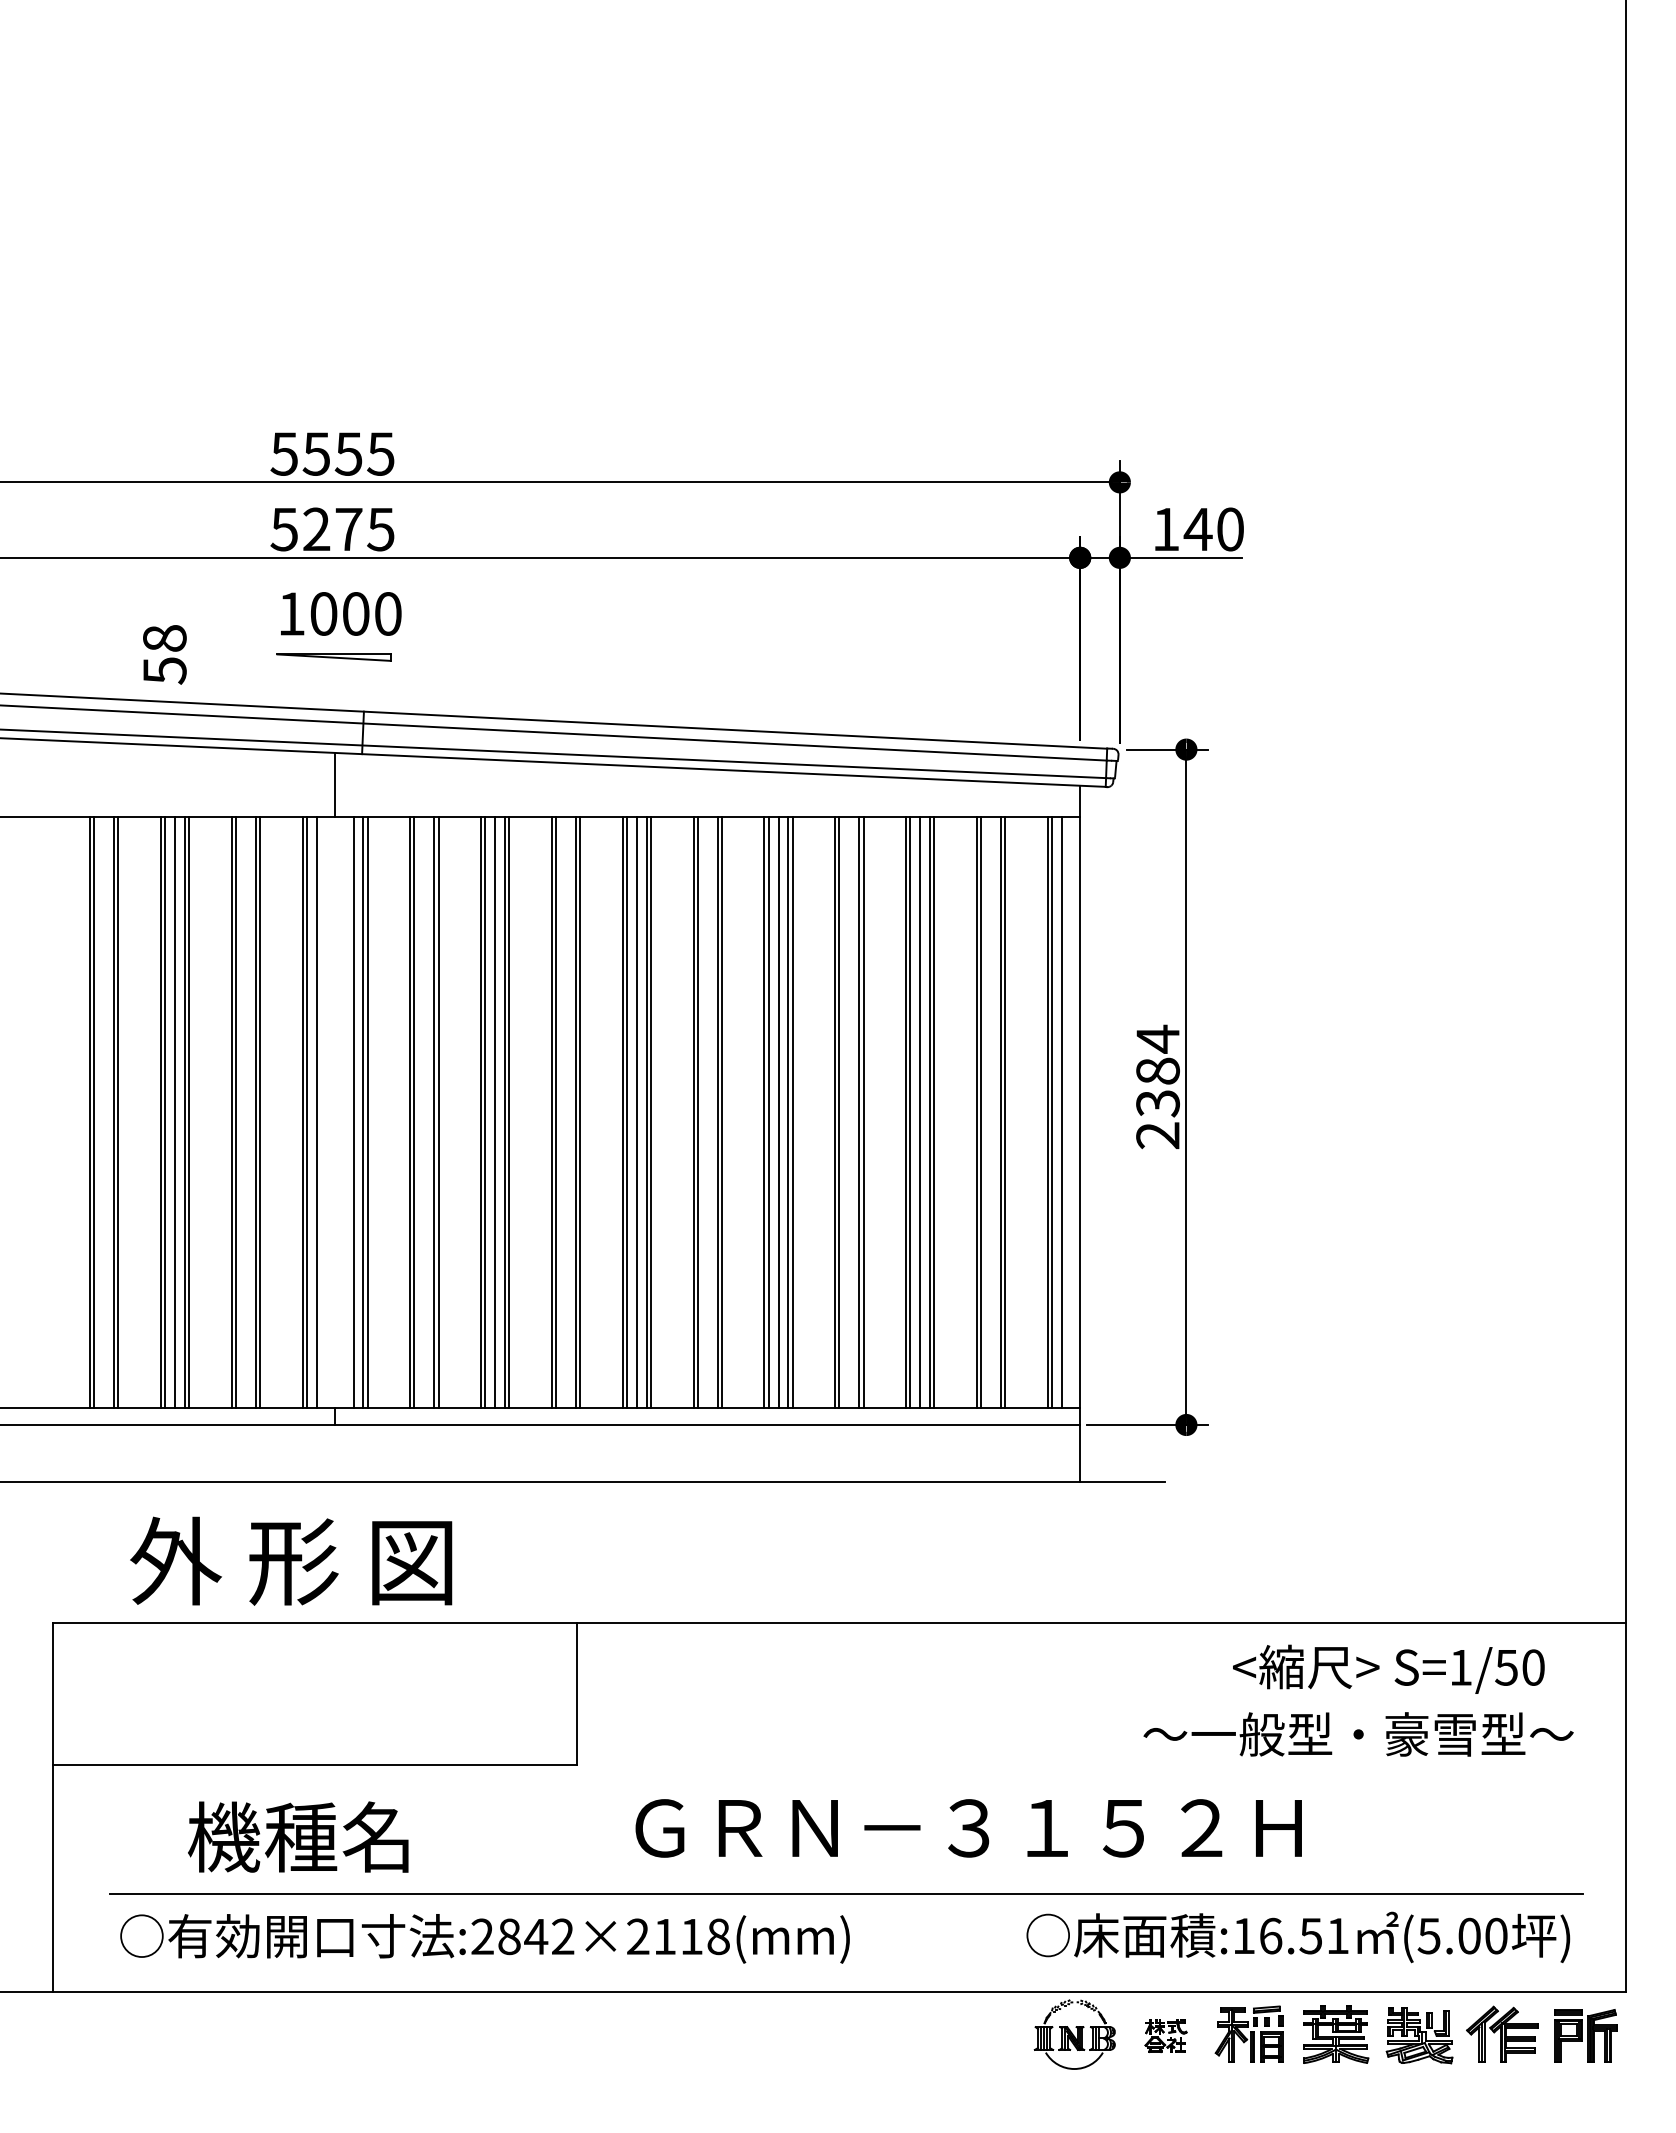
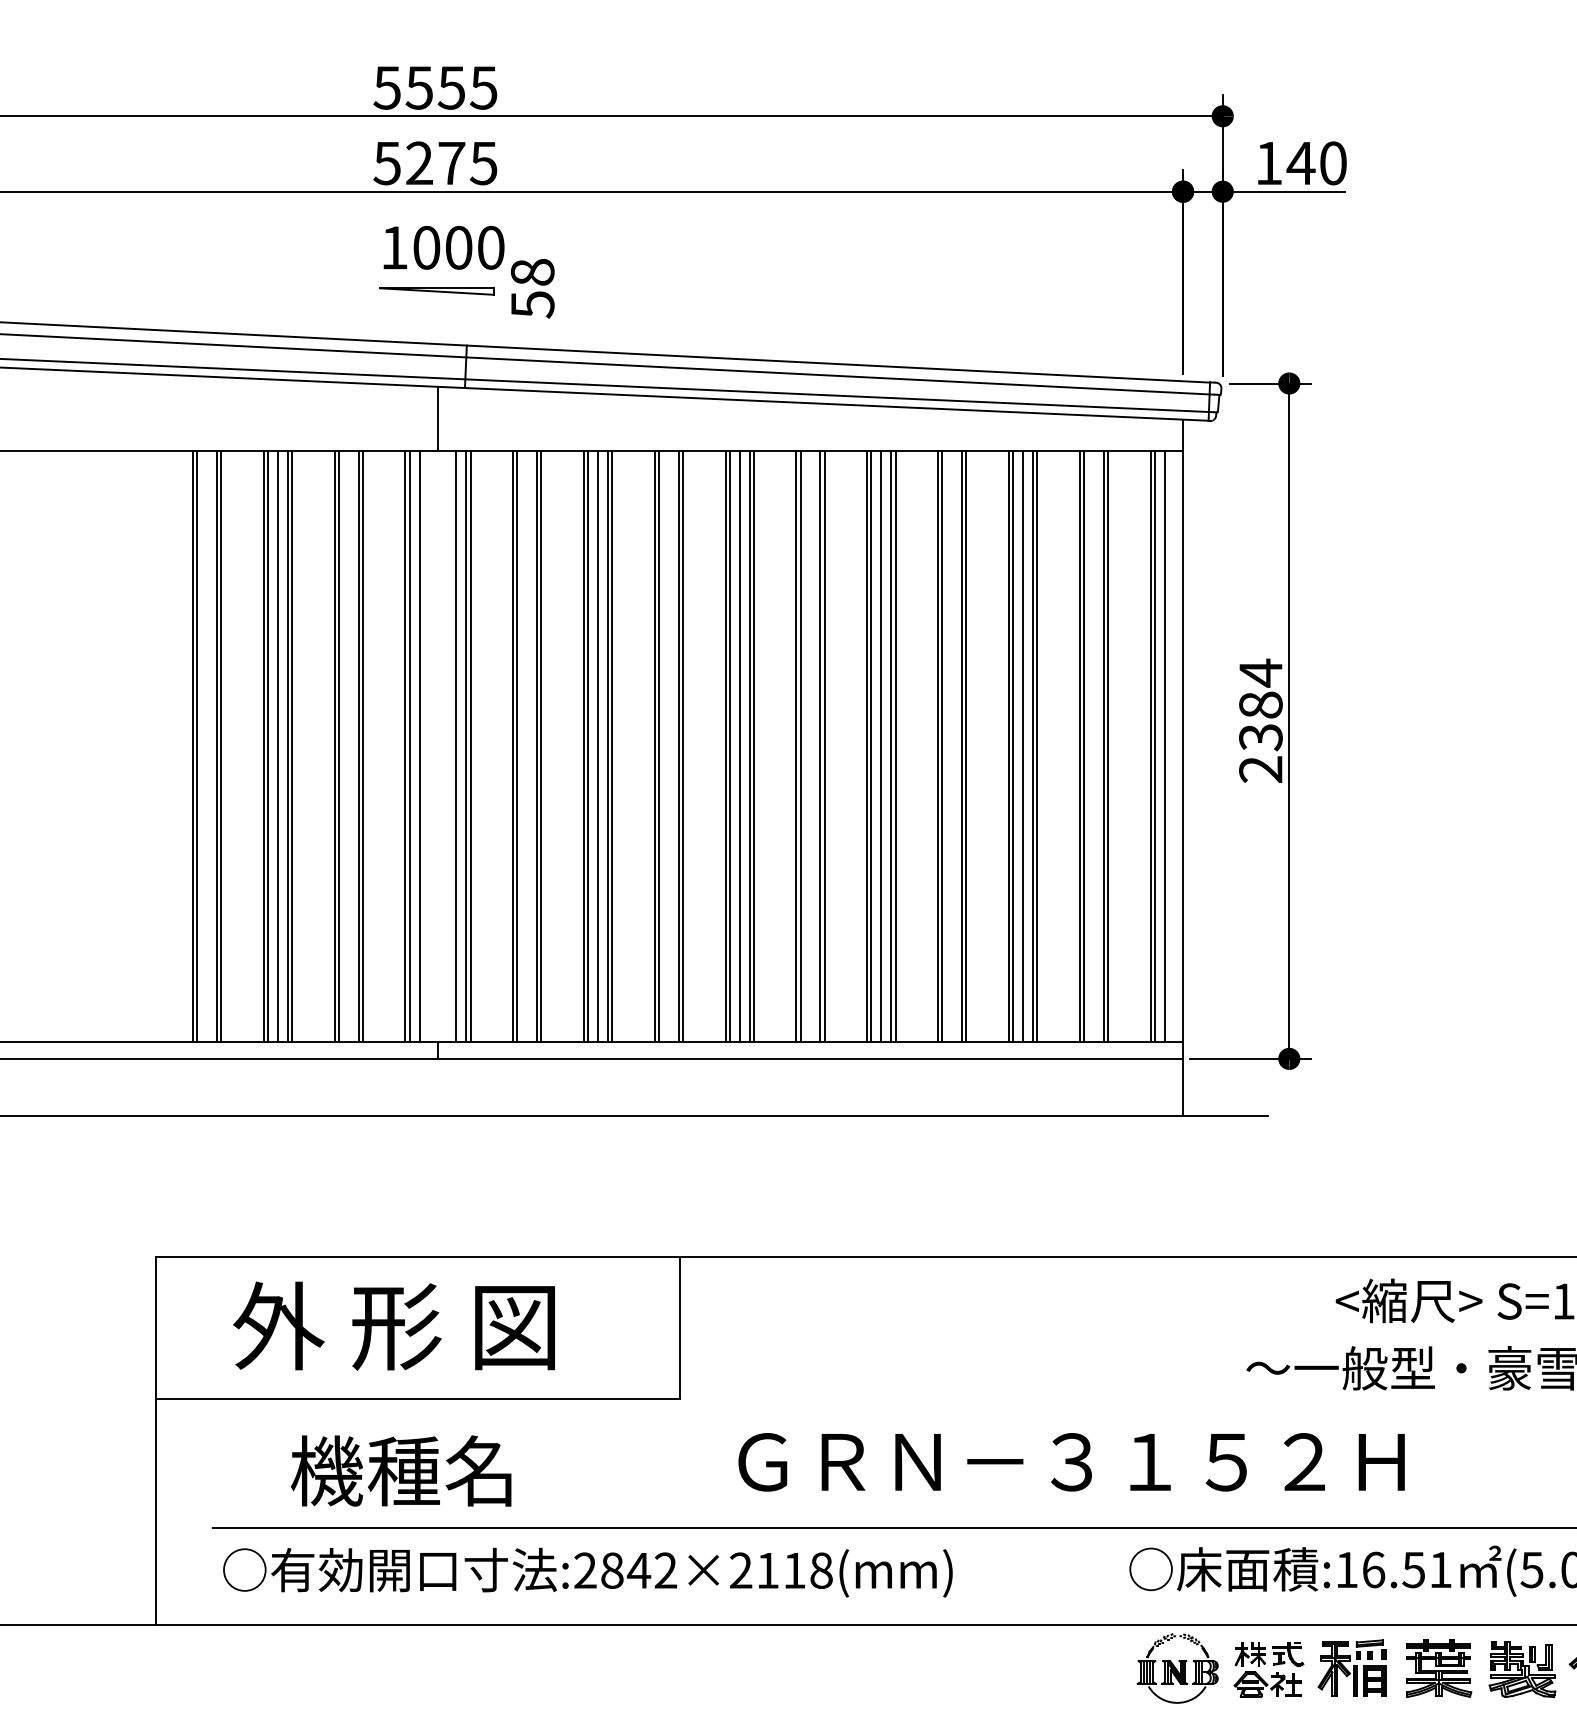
text: (164, 654) -> (532, 288), moved
text: (291, 1560) -> (394, 1325), moved
part: (1165, 2035) -> (1268, 1669), size x1.67

